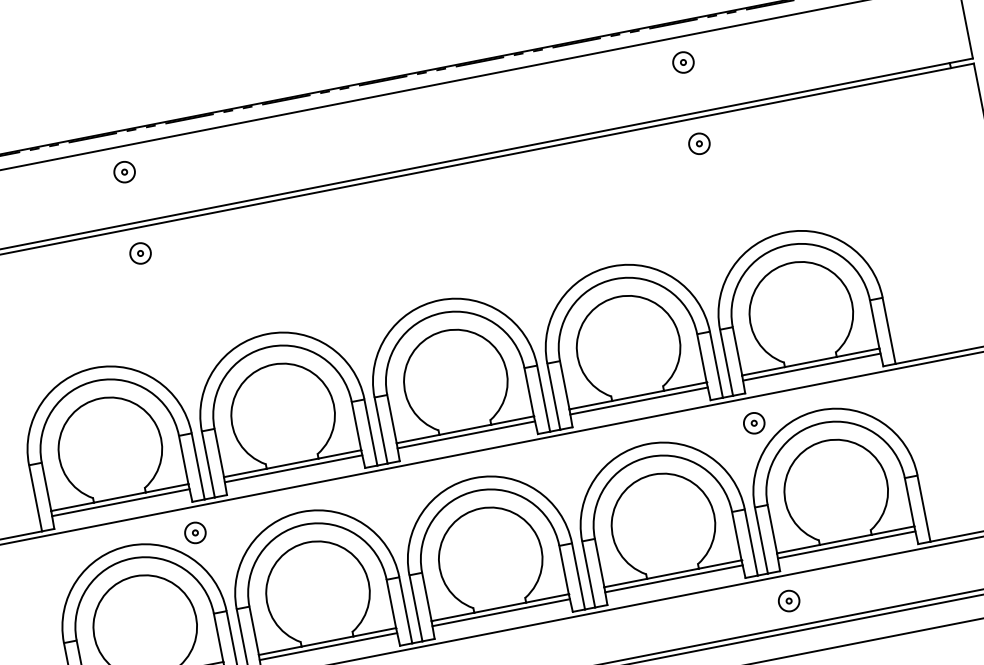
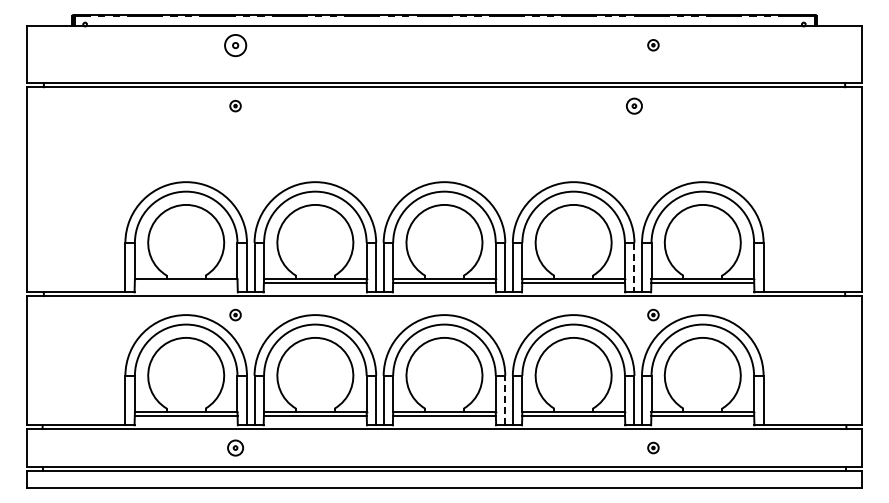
part: (683, 61) -> (653, 44), size x0.7
part: (699, 142) -> (634, 105), moved
part: (124, 170) -> (235, 44), size x1.4
part: (140, 252) -> (235, 105), size x0.7
line: (716, 364) -> (634, 267), solid -> dashed
part: (754, 422) -> (653, 314), size x0.7
line: (119, 502) -> (185, 282), removed
part: (195, 532) -> (235, 314), size x0.7
line: (578, 576) -> (505, 400), solid -> dashed
part: (789, 600) -> (653, 447), size x0.7

